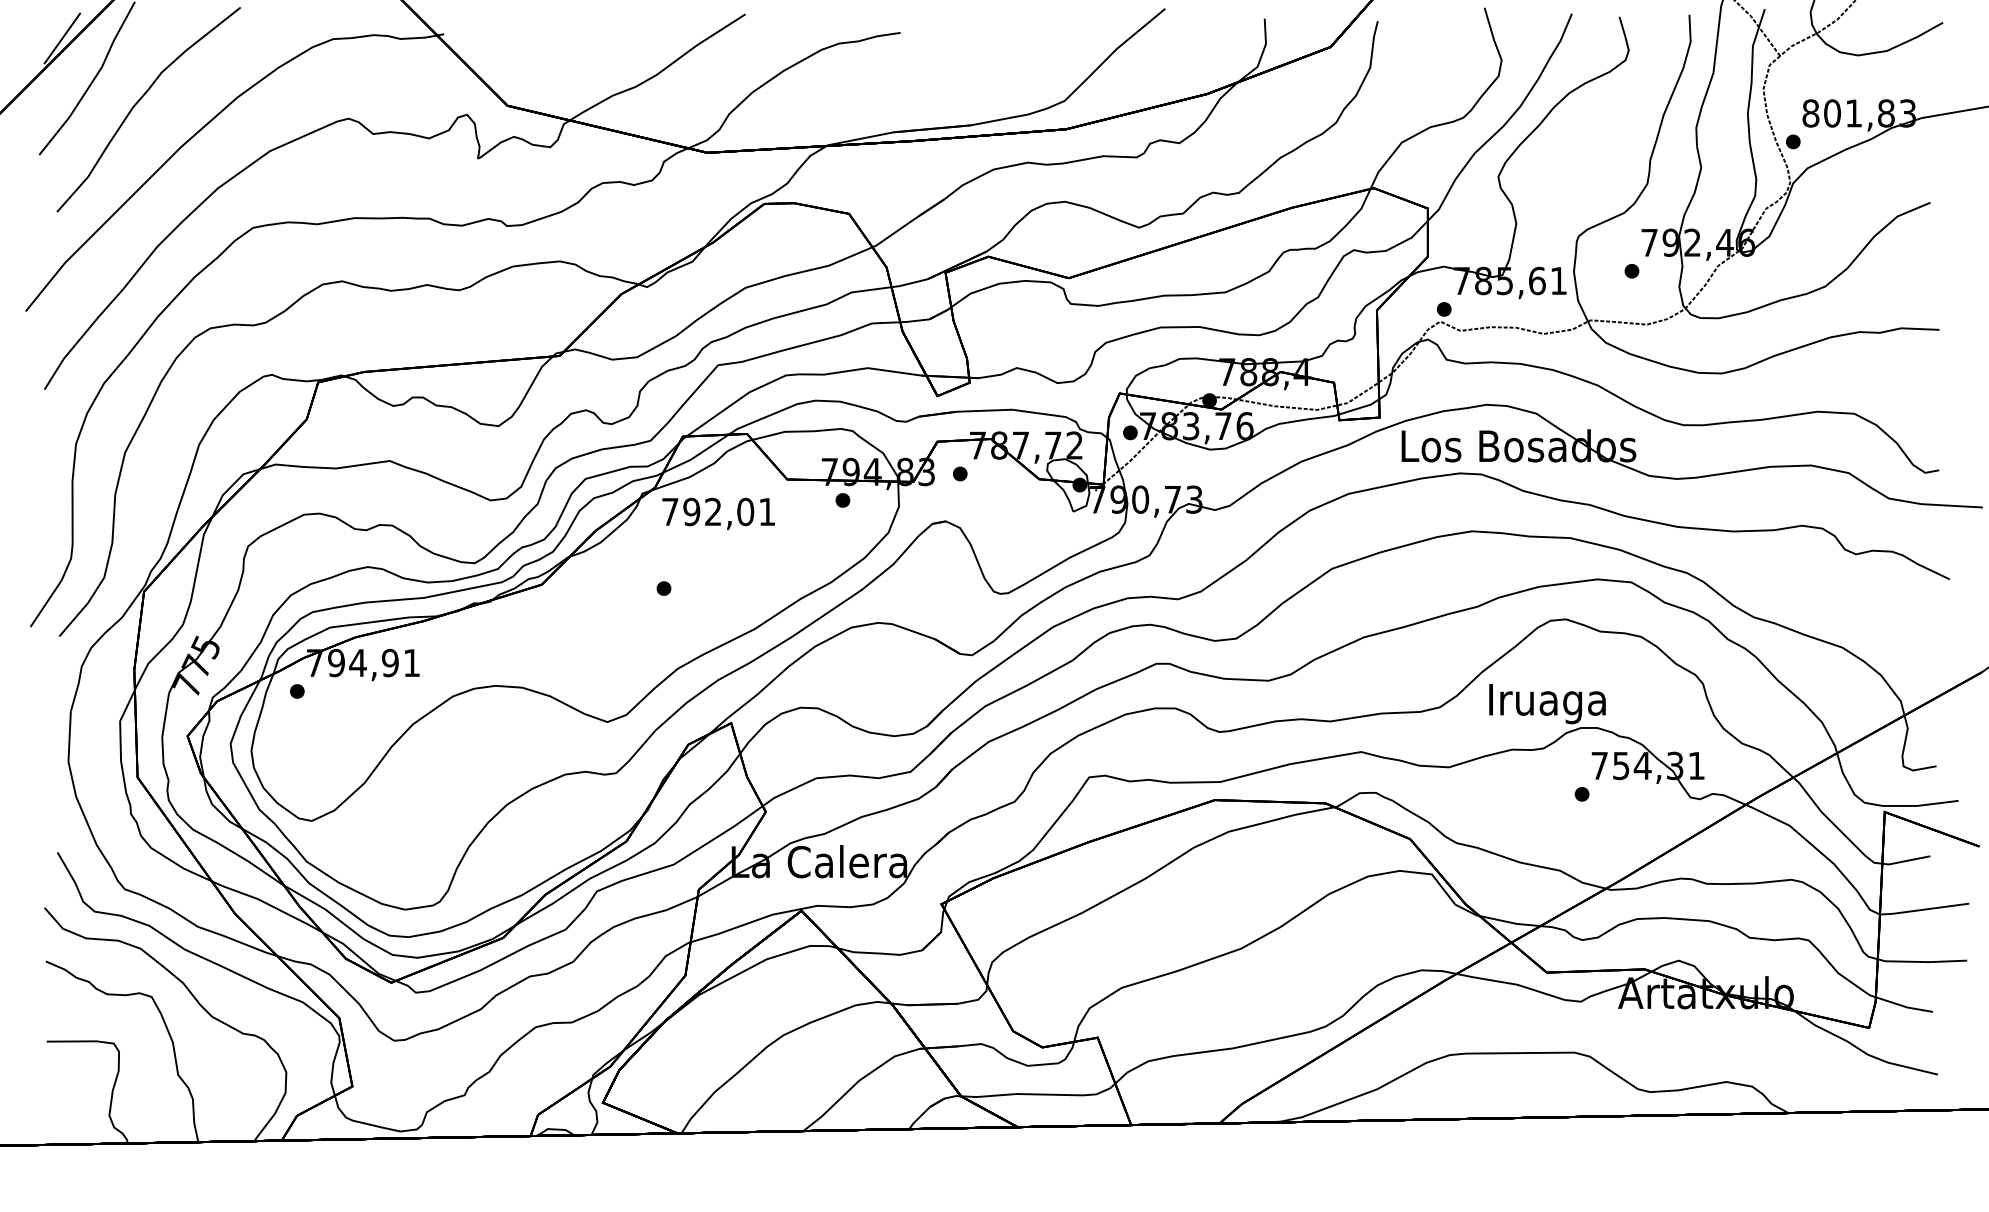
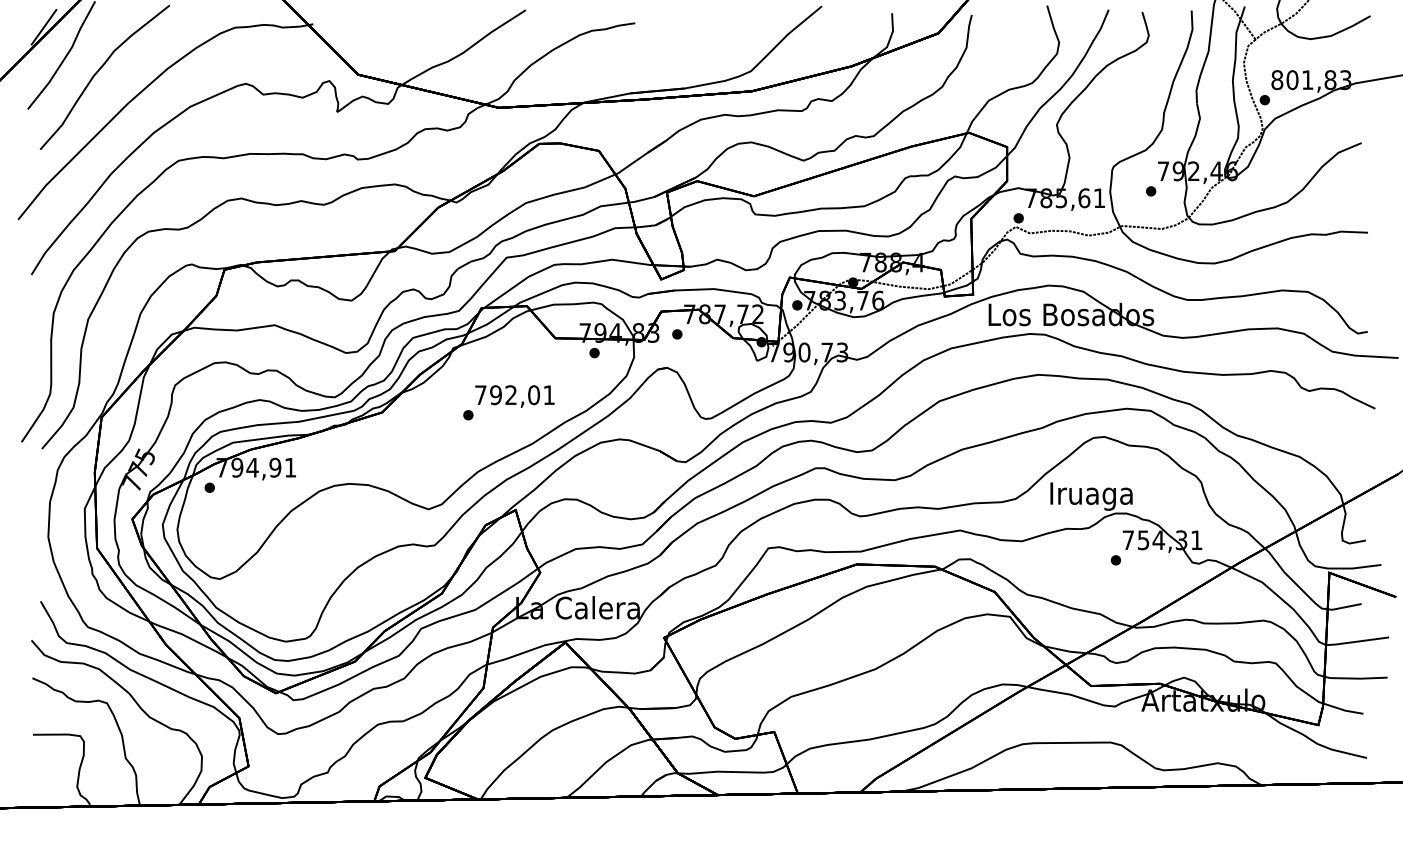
text: (718, 513) -> (514, 396), moved

